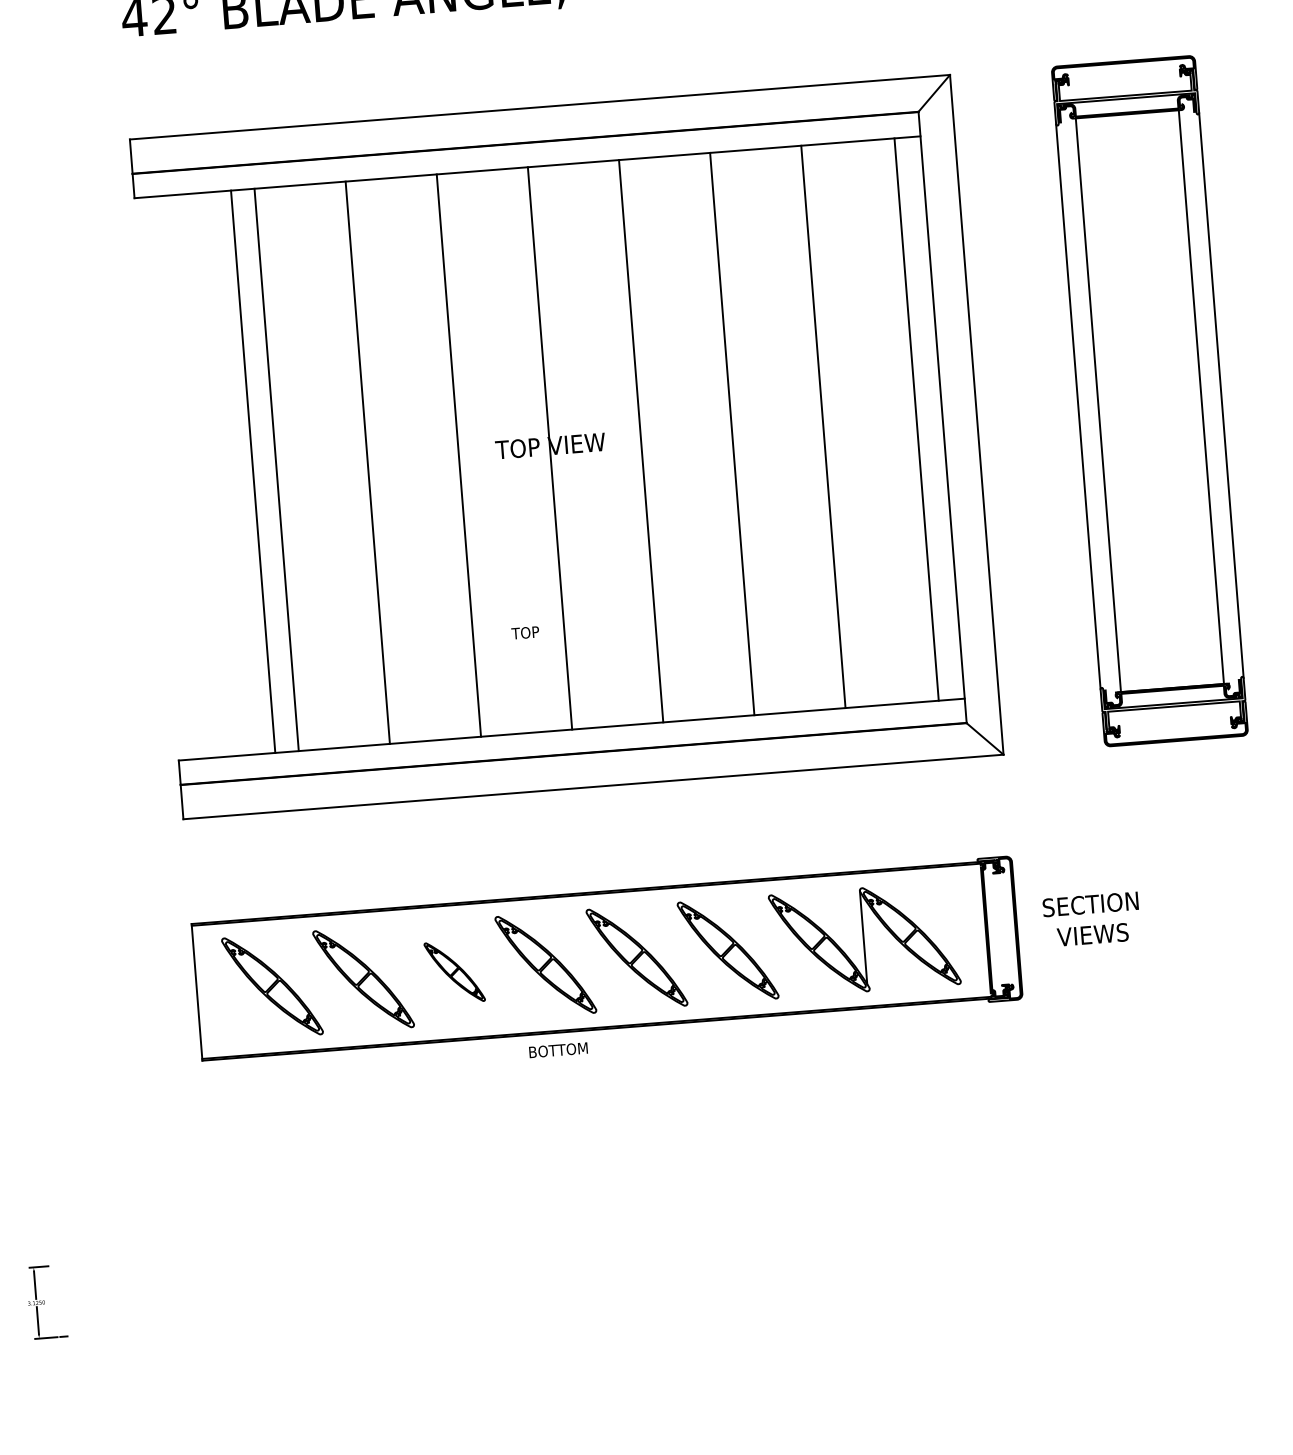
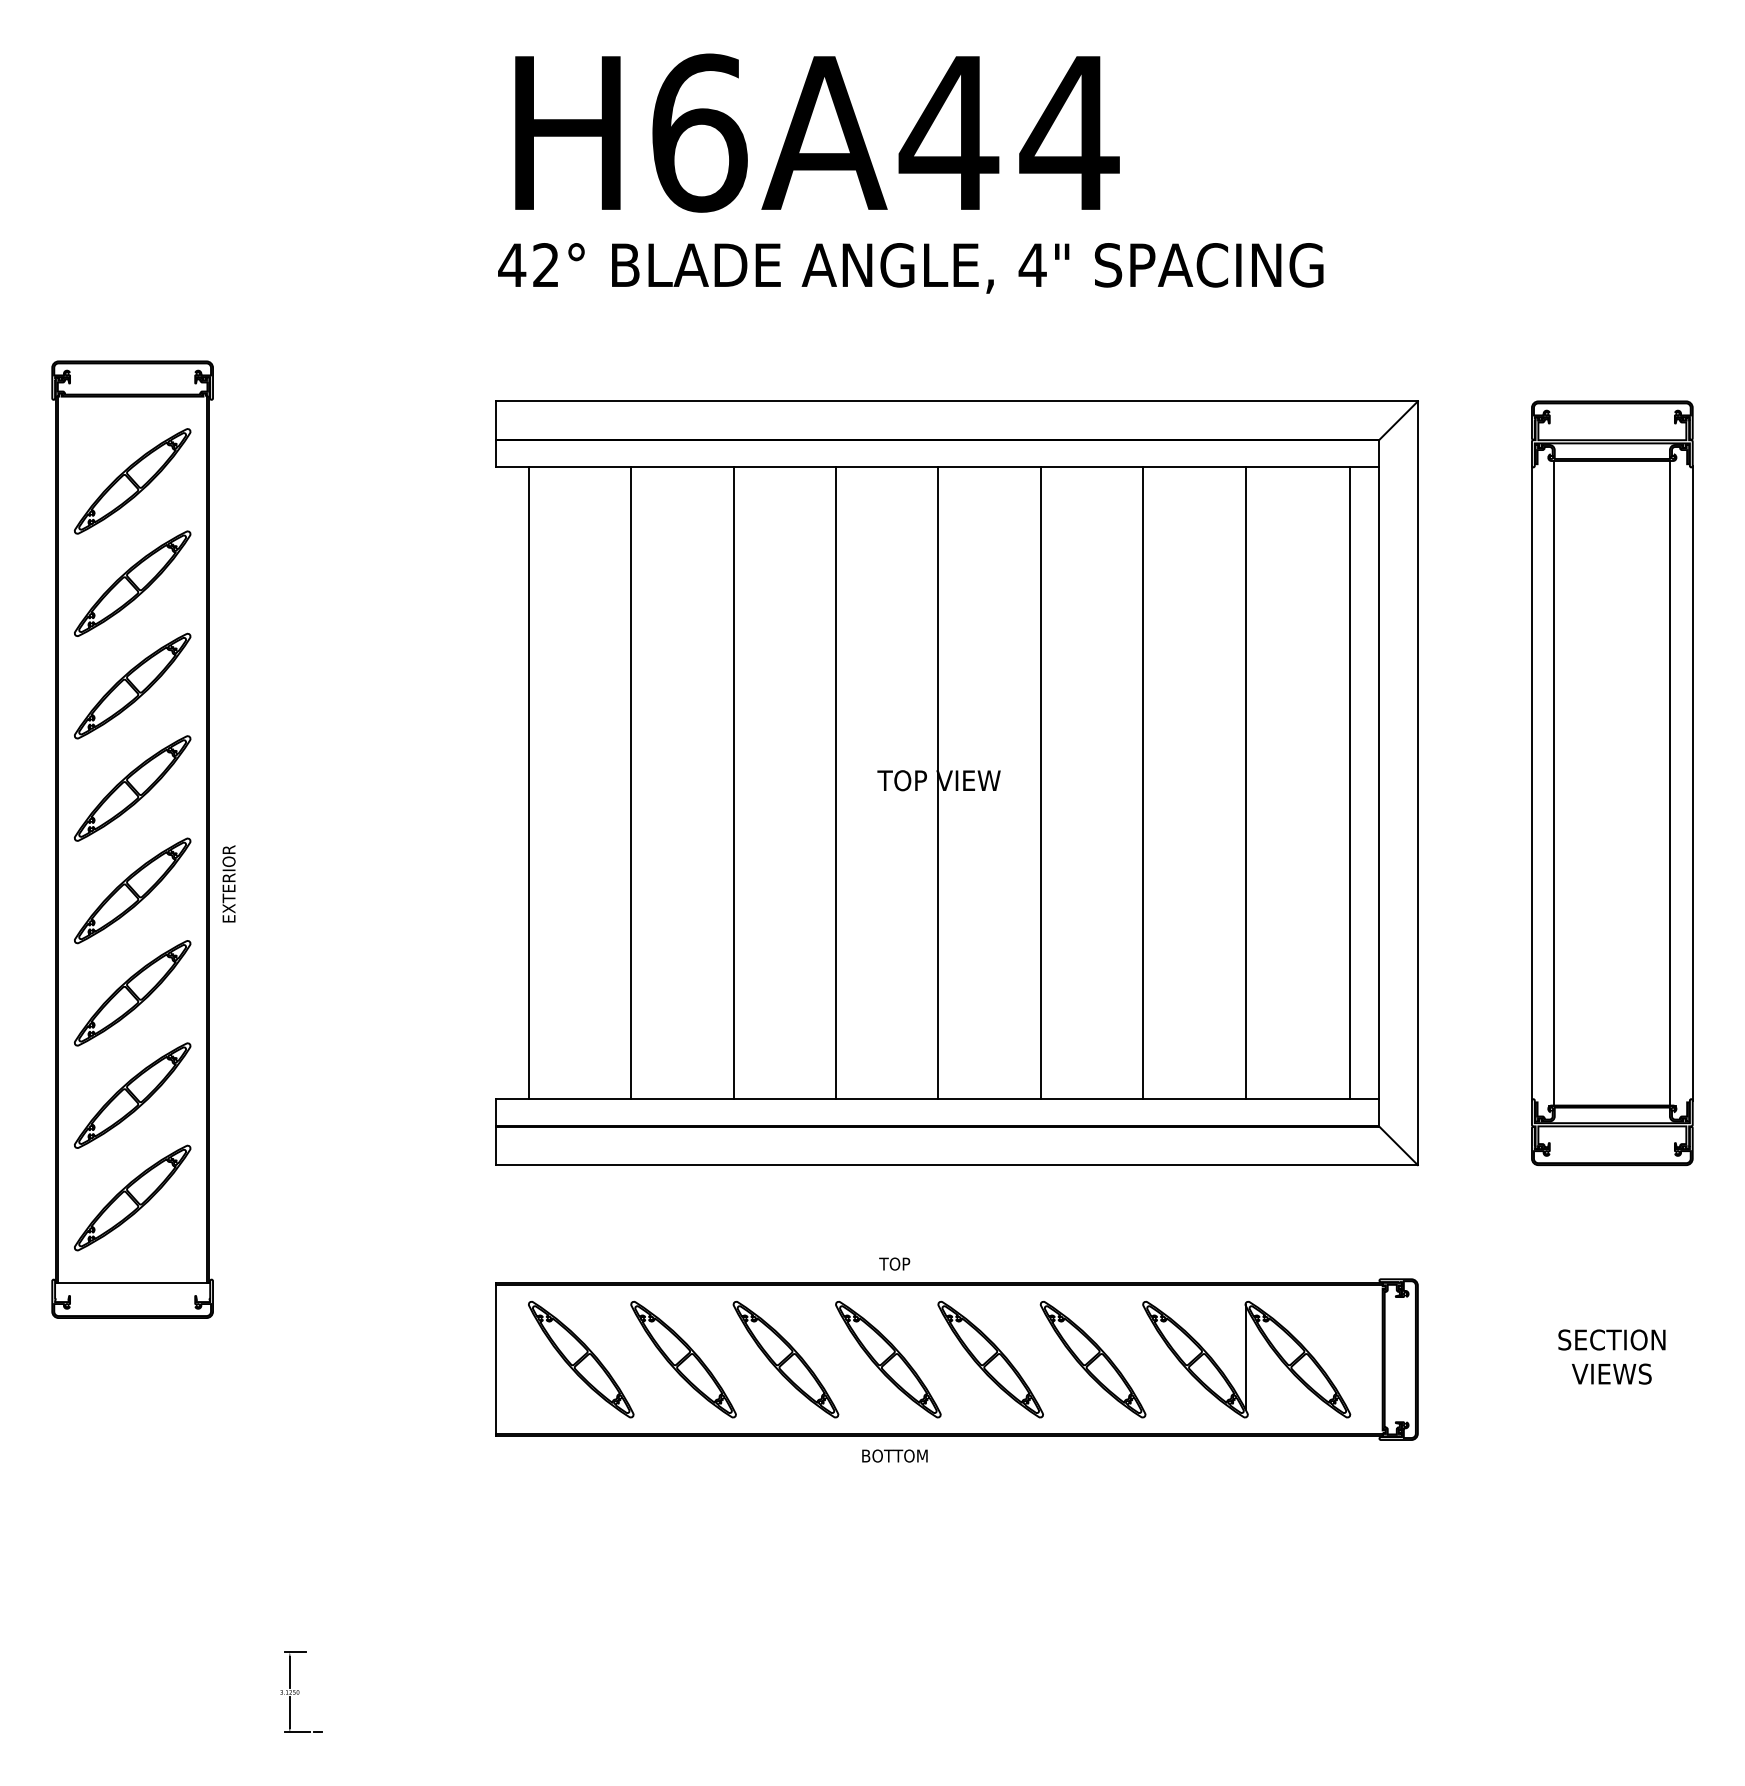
line: (252, 471) -> (528, 783), moved
text: (525, 632) -> (894, 1263), moved
text: (1091, 919) -> (1611, 1356), moved
part: (454, 971) -> (785, 1359), size x1.67

